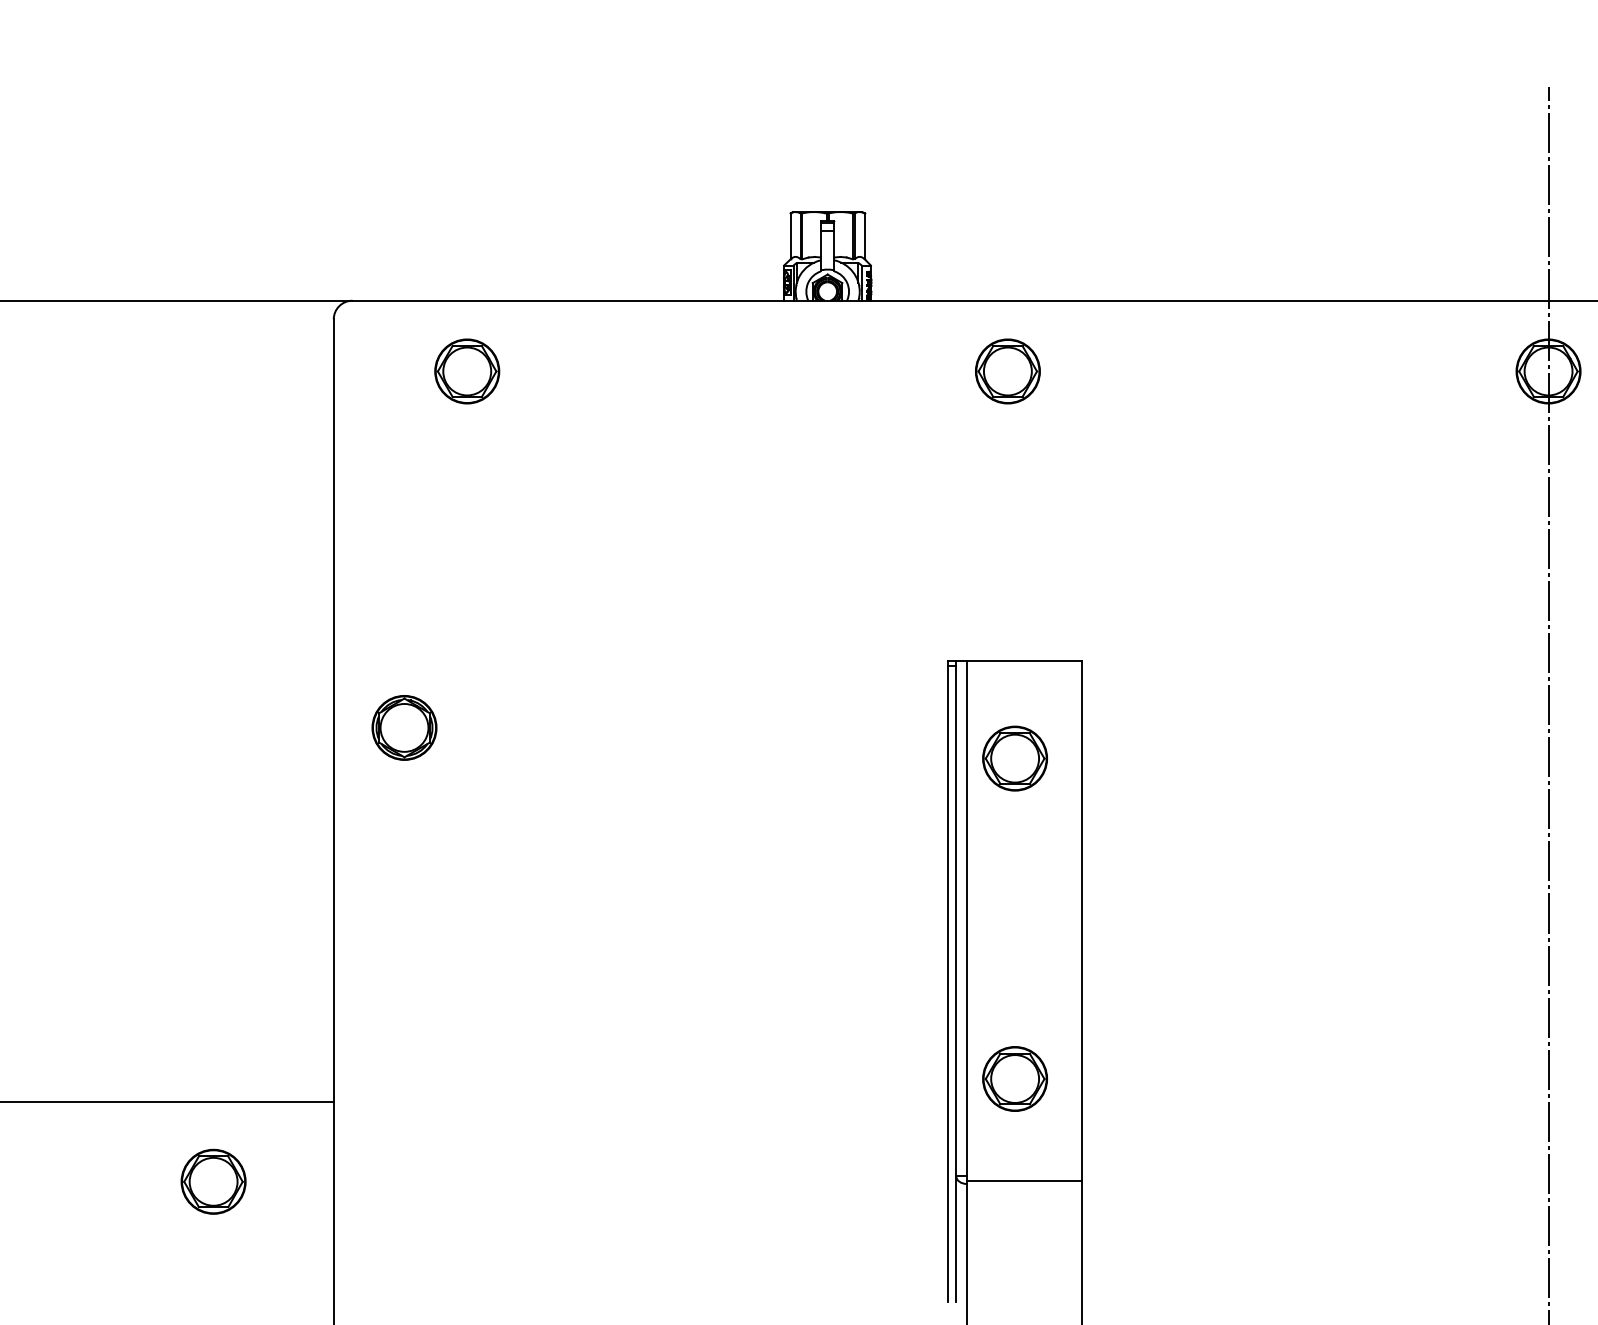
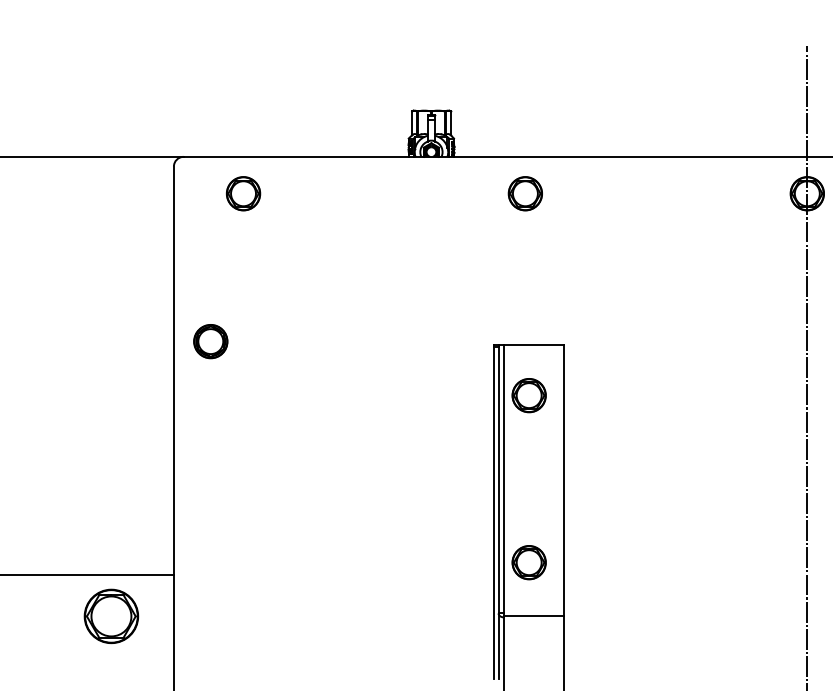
part: (403, 727) -> (210, 341), moved
part: (212, 1180) -> (110, 615), size x1.6

